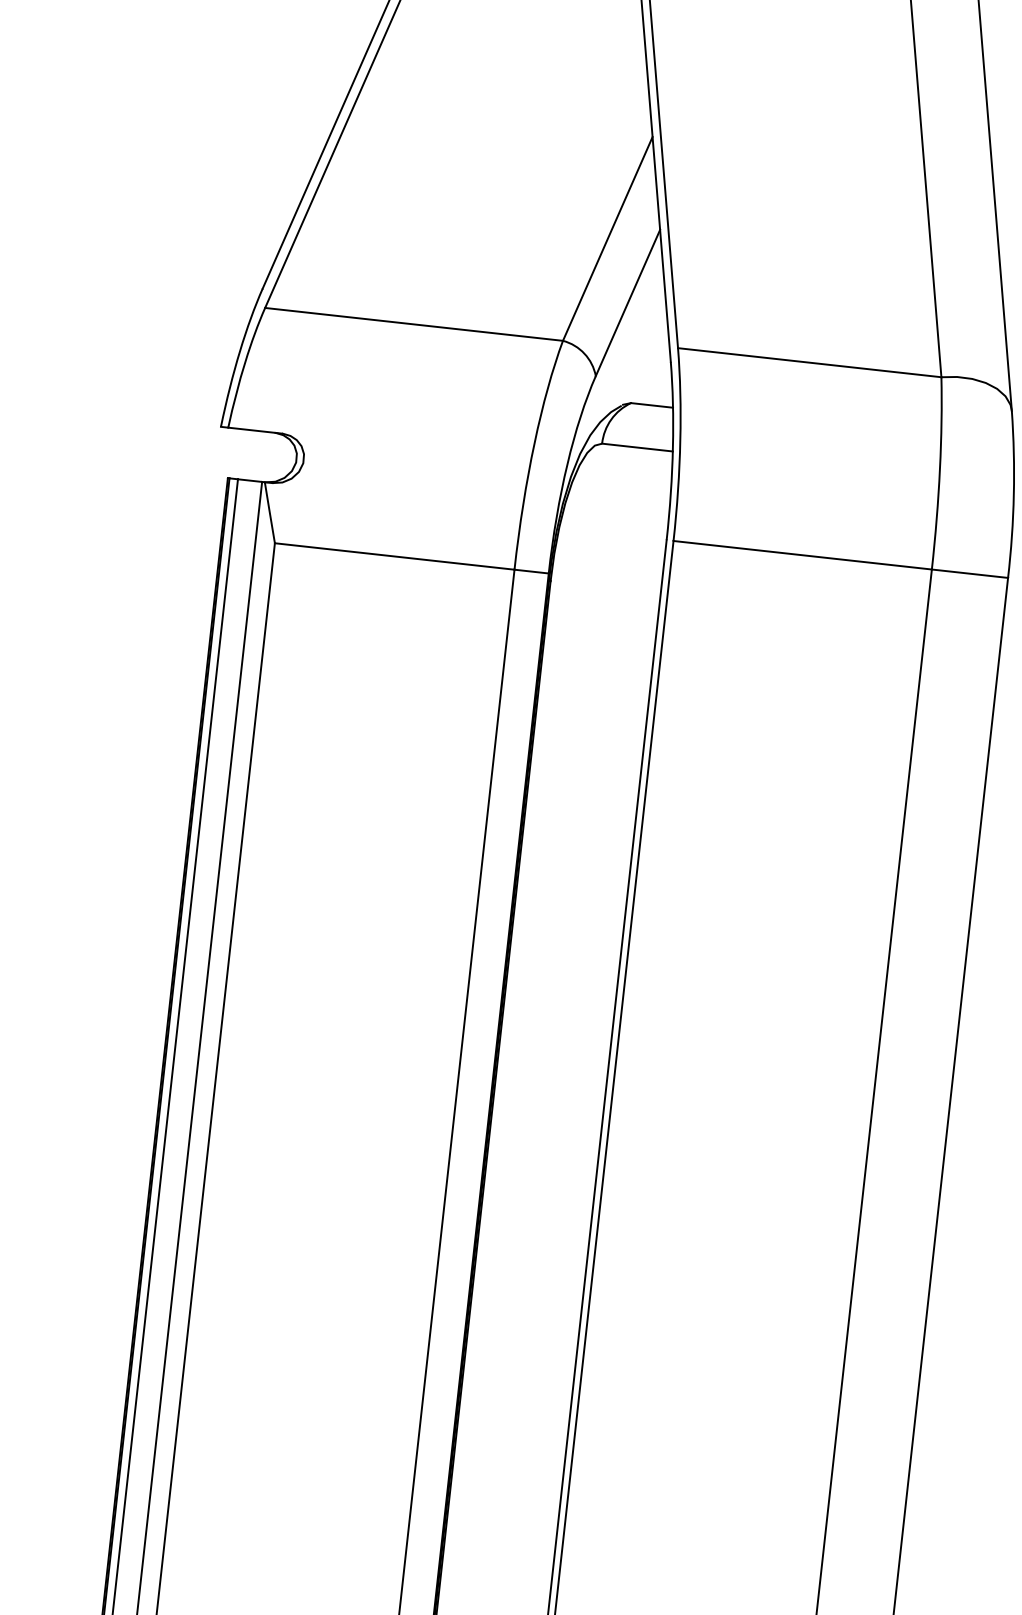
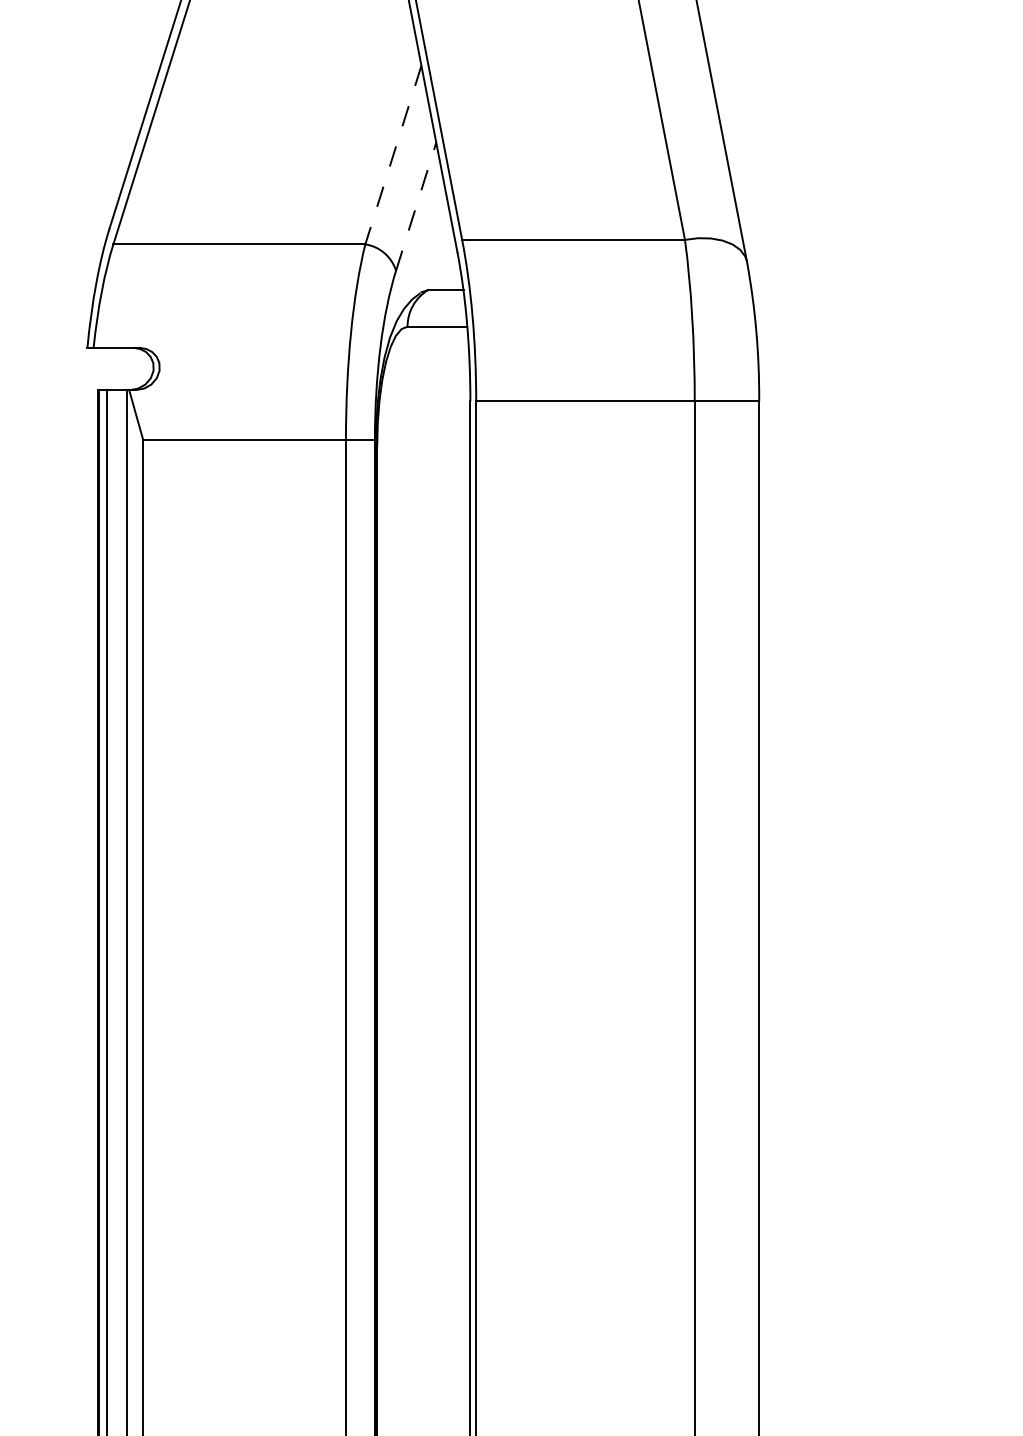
line: (607, 239) -> (393, 155), solid -> dashed
line: (628, 302) -> (416, 206), solid -> dashed

